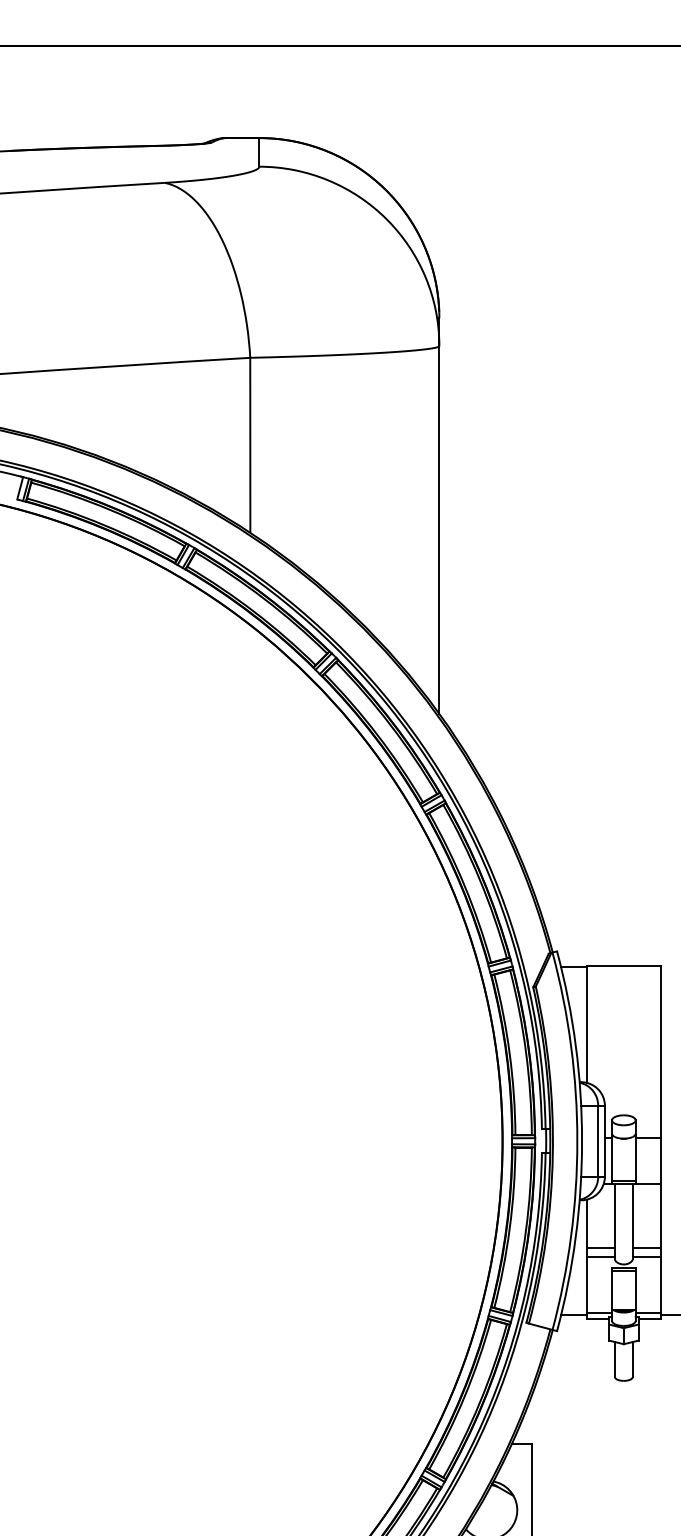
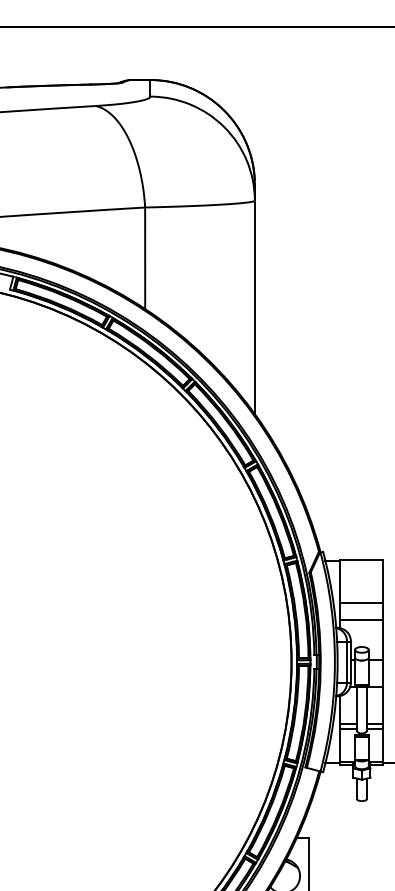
line: (623, 1038) -> (361, 602), added
line: (623, 1069) -> (361, 620), added

